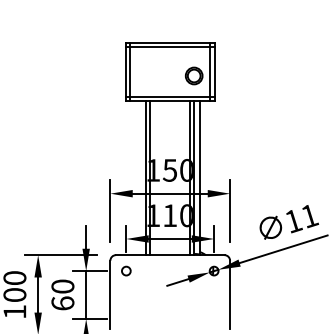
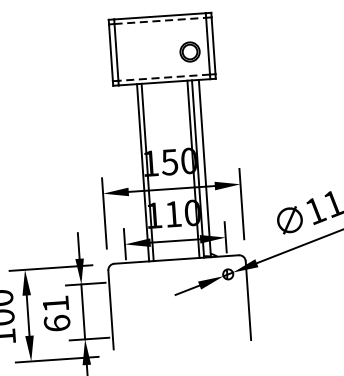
line: (170, 47) -> (160, 21), solid -> dashed
line: (170, 96) -> (164, 77), solid -> dashed
circle: (126, 270) -> (127, 280), removed
text: (62, 286) -> (55, 303), 60 -> 61

